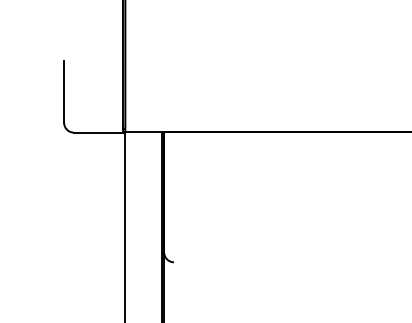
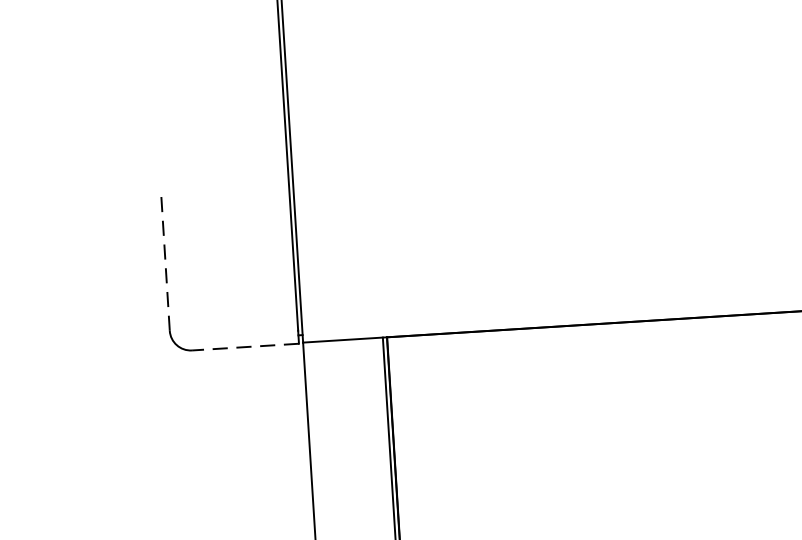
line: (64, 91) -> (166, 262), solid -> dashed
line: (98, 132) -> (245, 346), solid -> dashed

